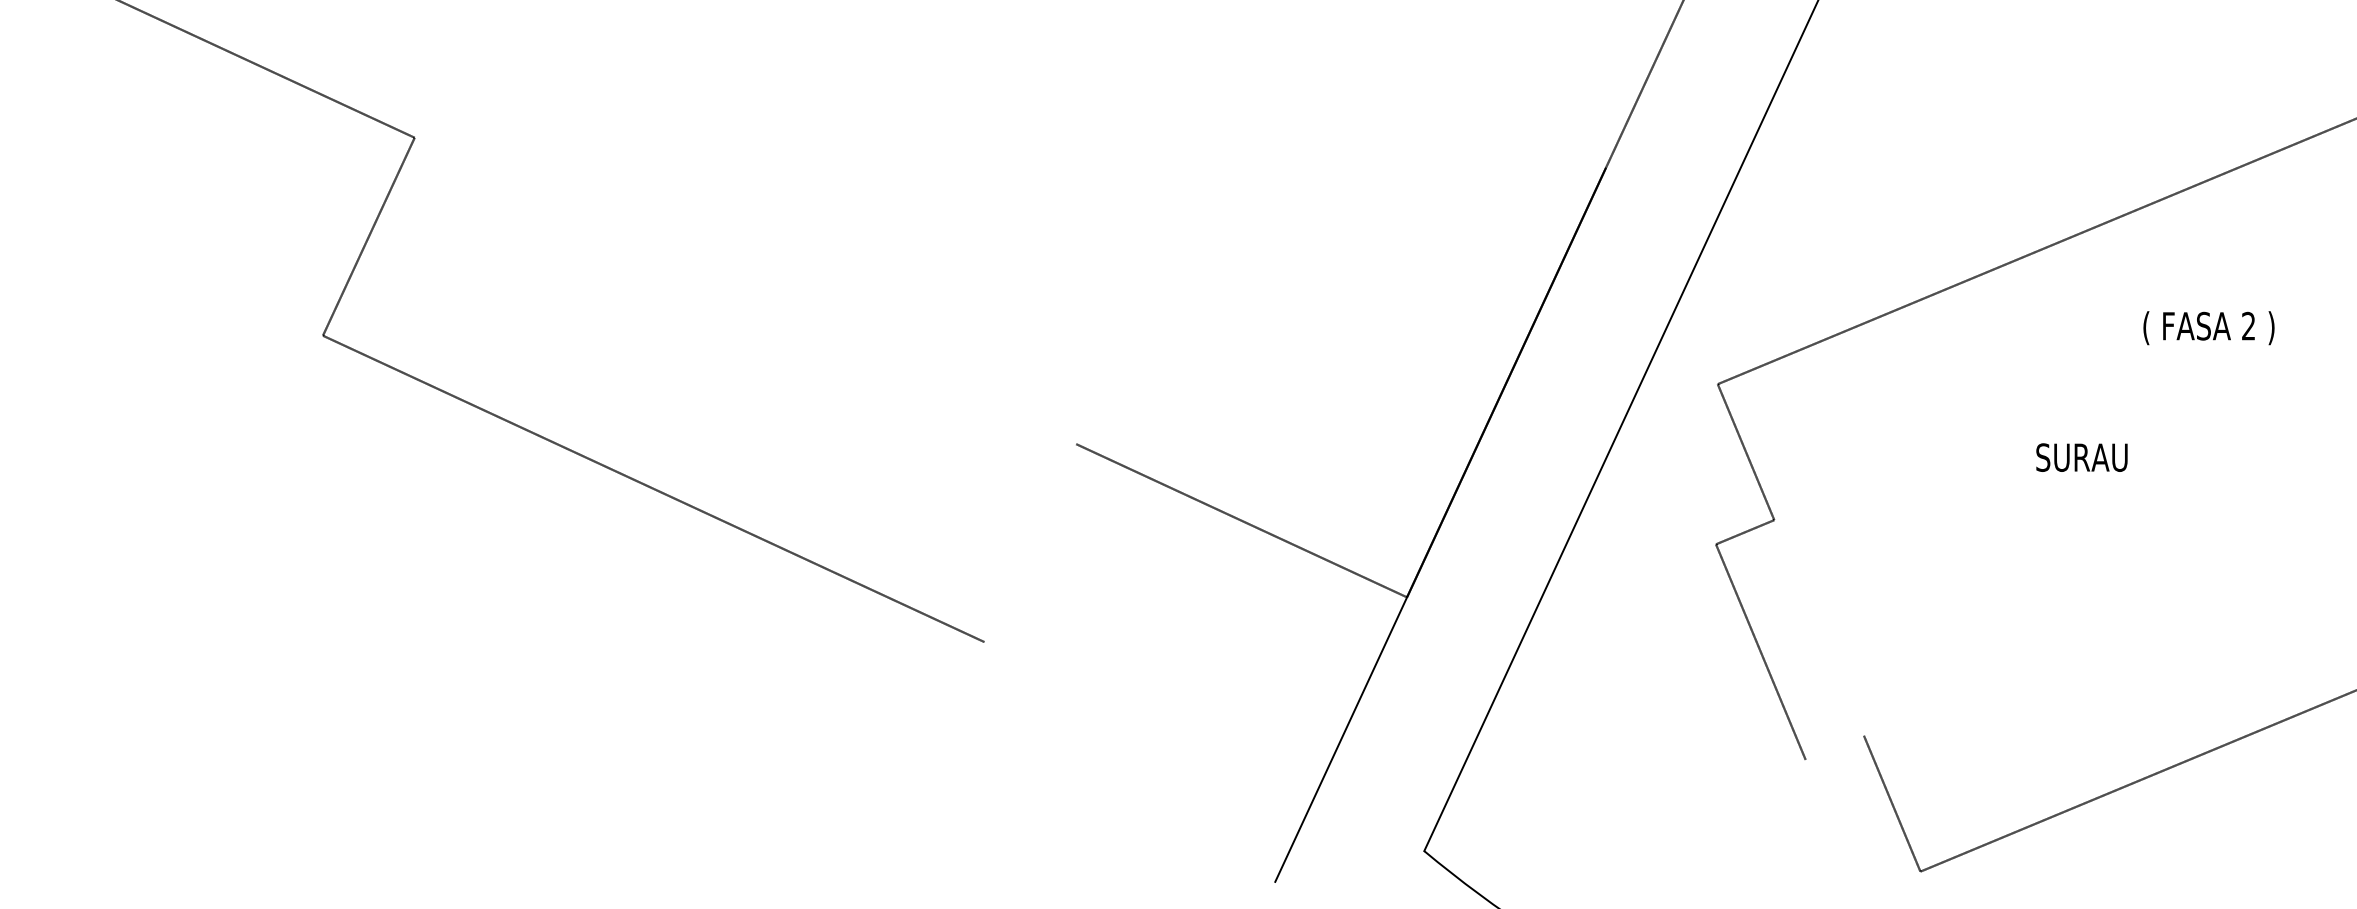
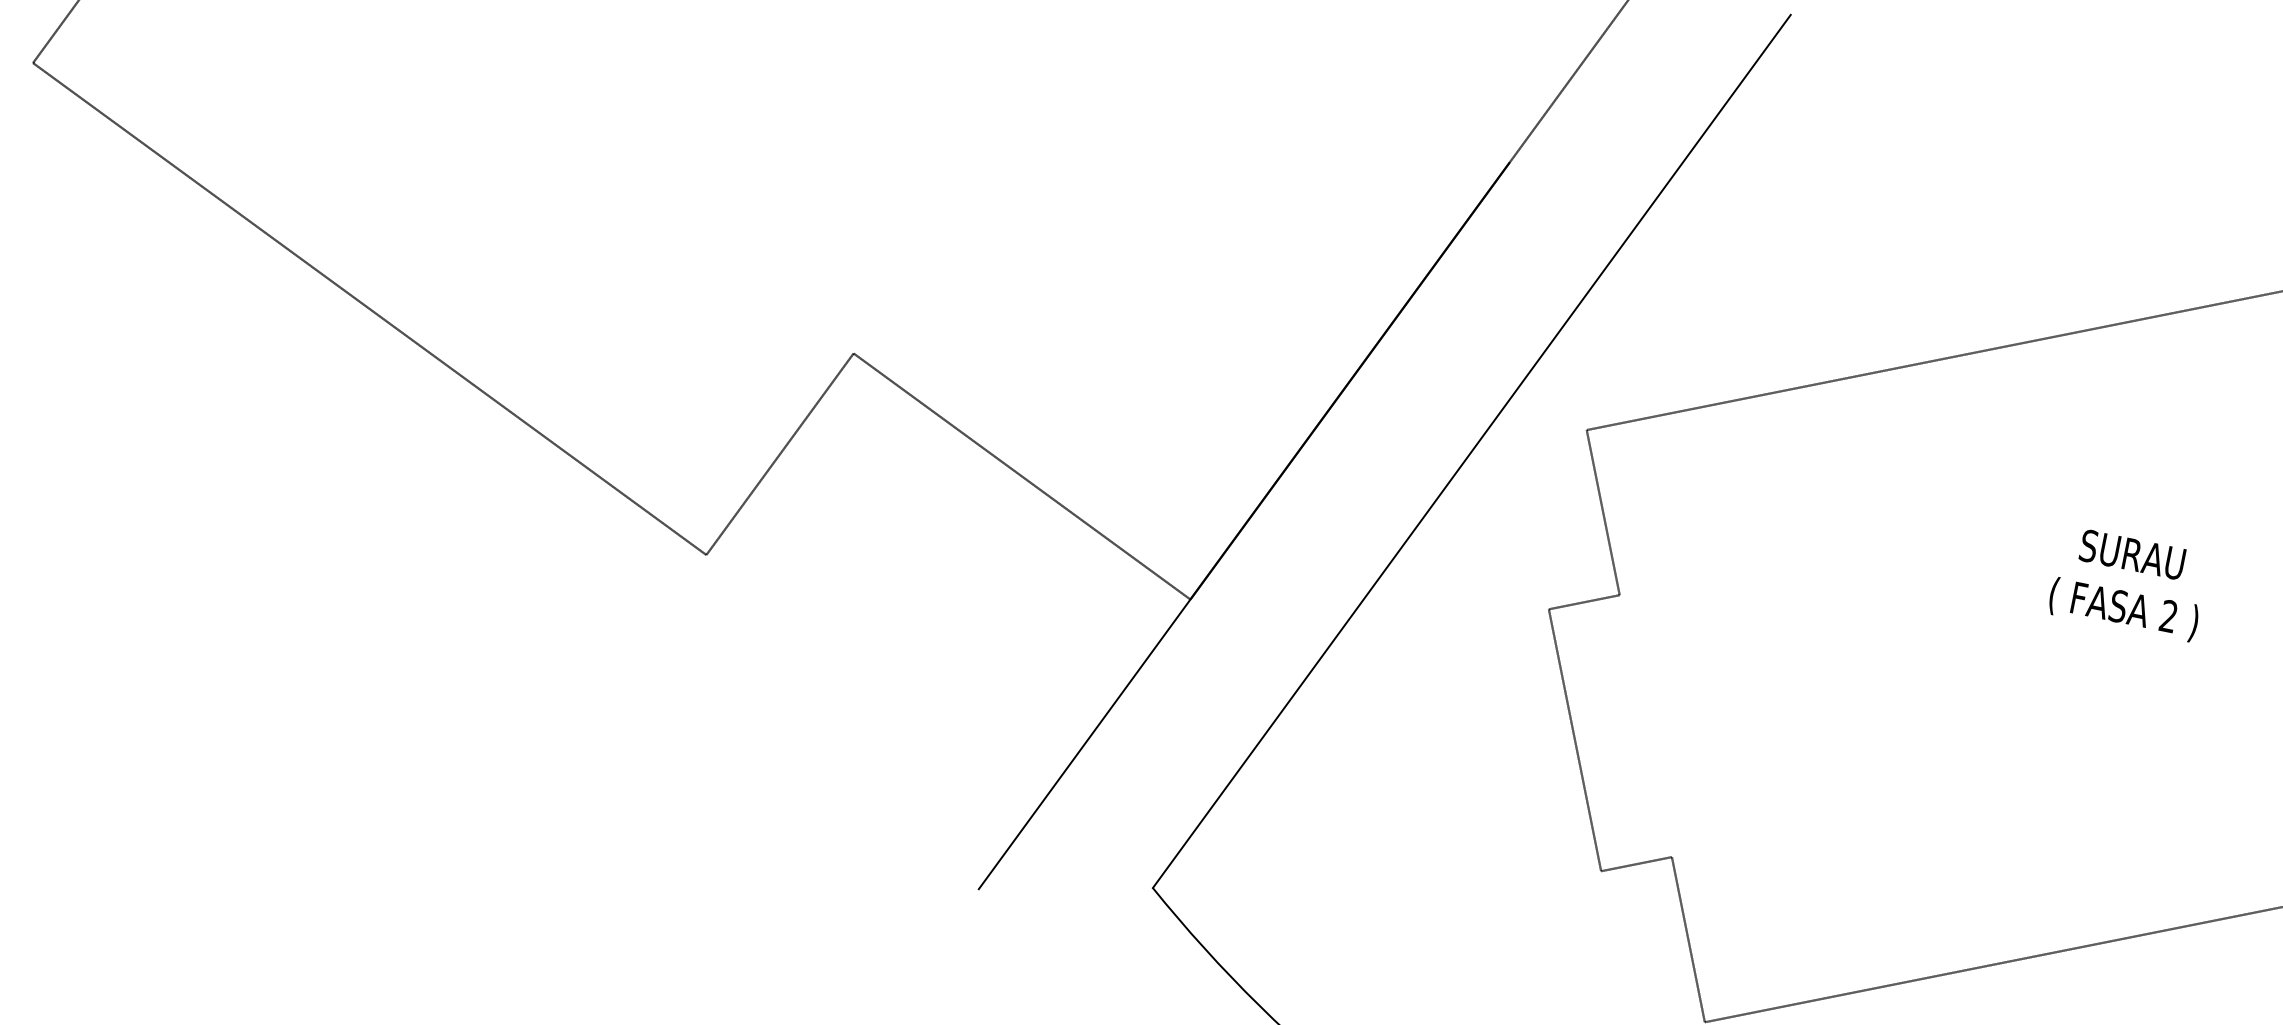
text: (2208, 328) -> (2123, 609), moved
text: (2081, 457) -> (2131, 554), moved
line: (1030, 543) -> (780, 454), added
line: (1834, 747) -> (1636, 863), added

